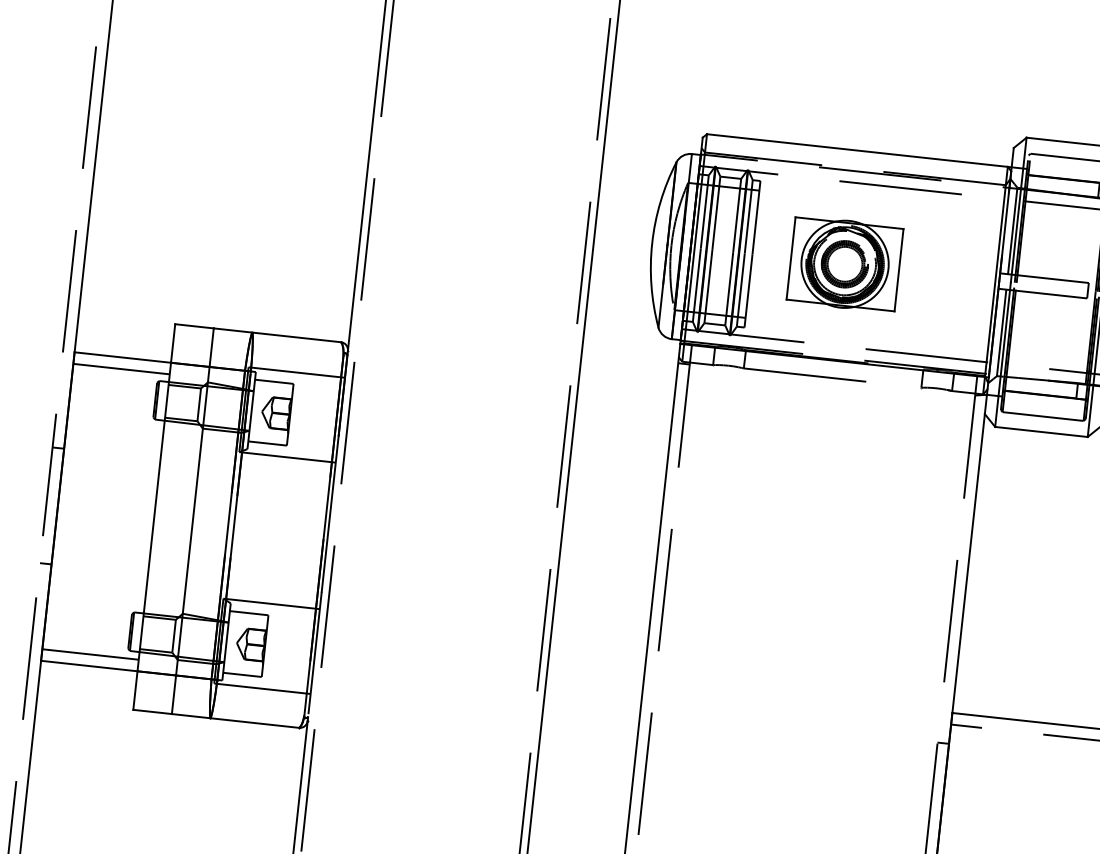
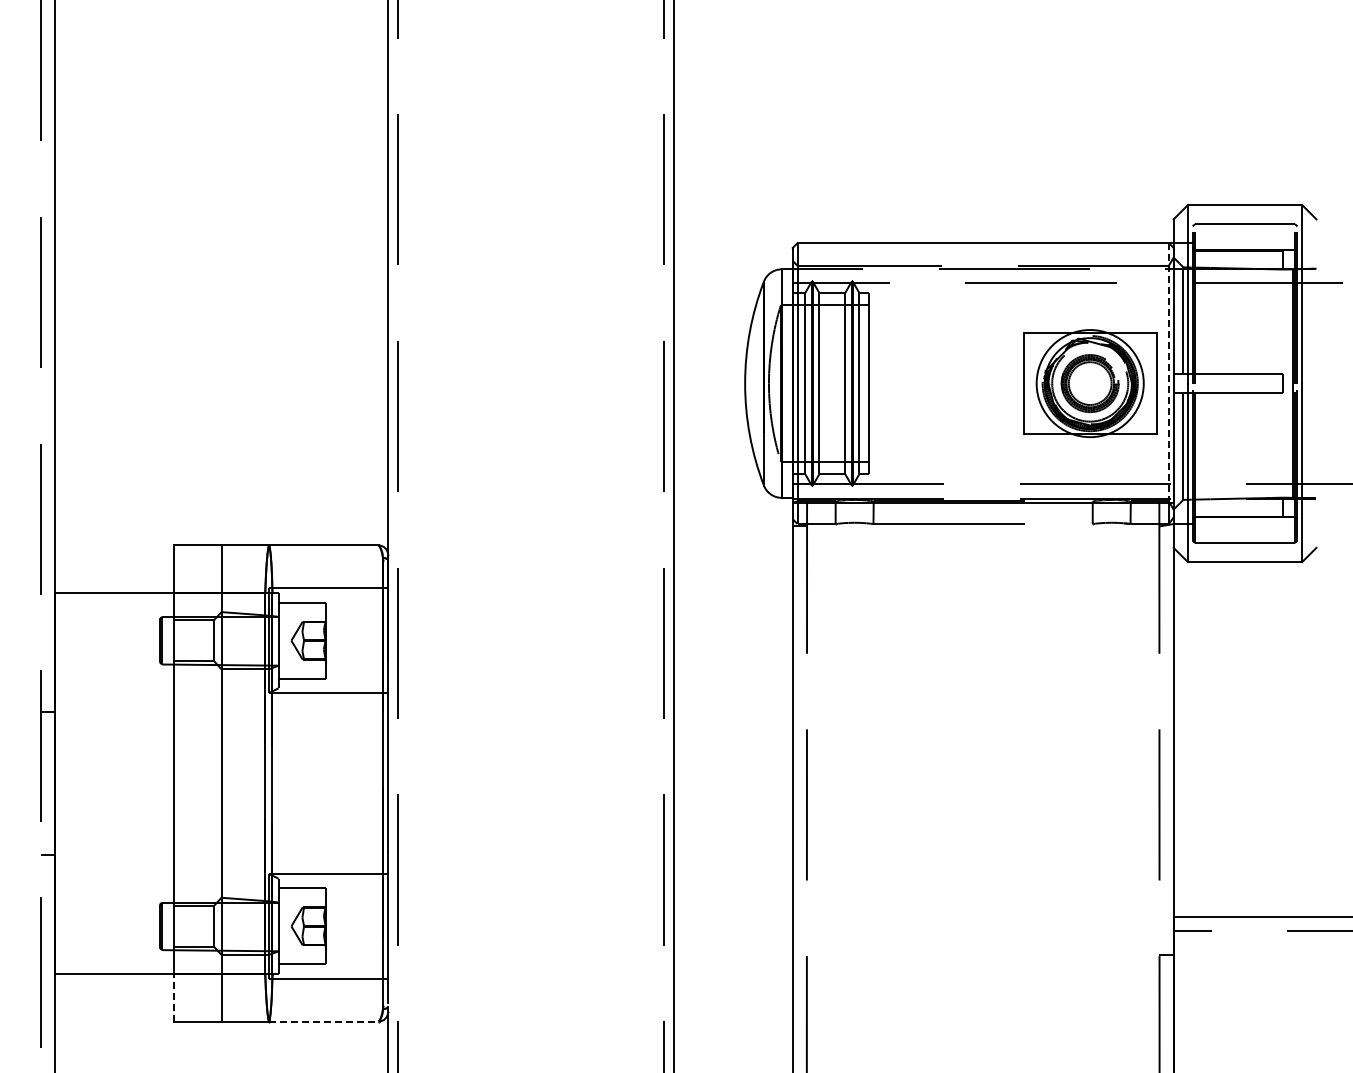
part: (845, 264) -> (1090, 383), moved
line: (996, 271) -> (1168, 372), solid -> dashed
line: (120, 369) -> (113, 607), removed
line: (89, 654) -> (113, 959), removed
line: (135, 690) -> (173, 997), solid -> dashed
line: (254, 722) -> (323, 1021), solid -> dashed

